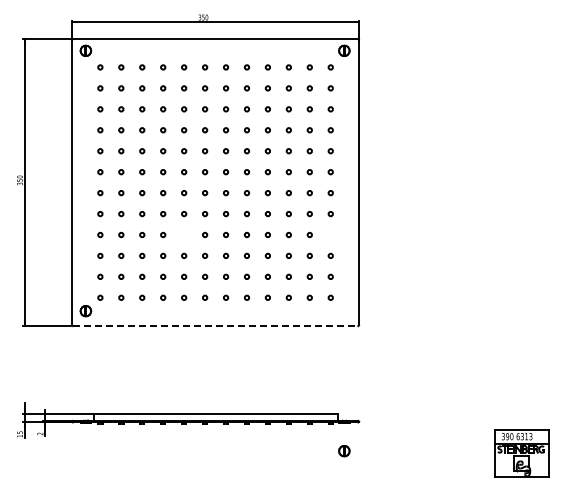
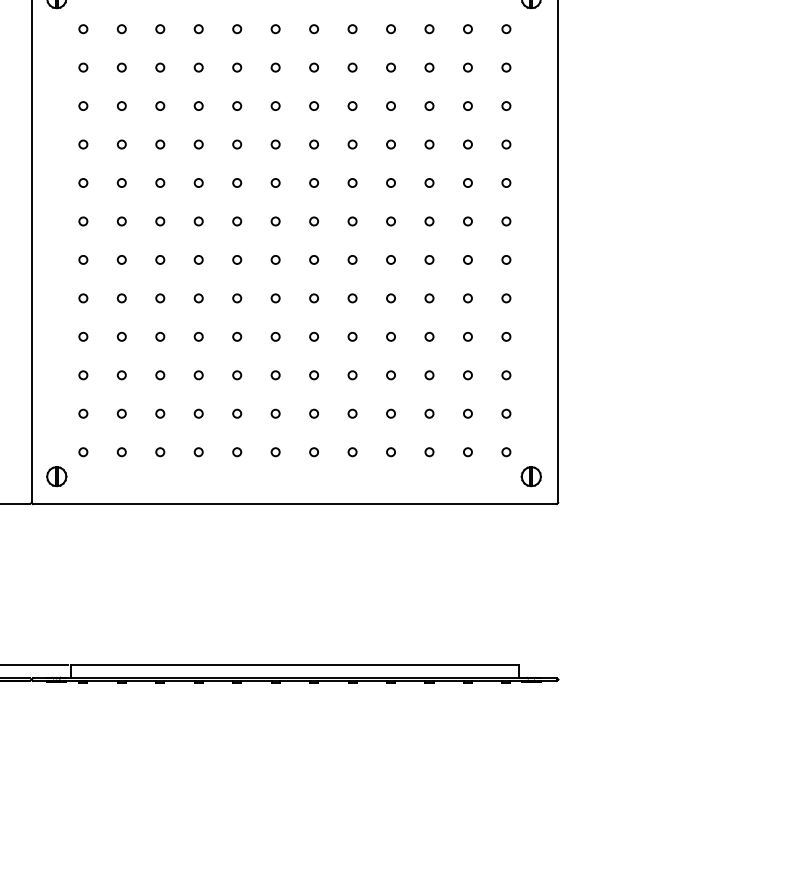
circle: (184, 234) -> (237, 335), added
circle: (330, 234) -> (505, 335), added
line: (215, 326) -> (294, 504), dashed -> solid
part: (344, 451) -> (531, 477), moved

